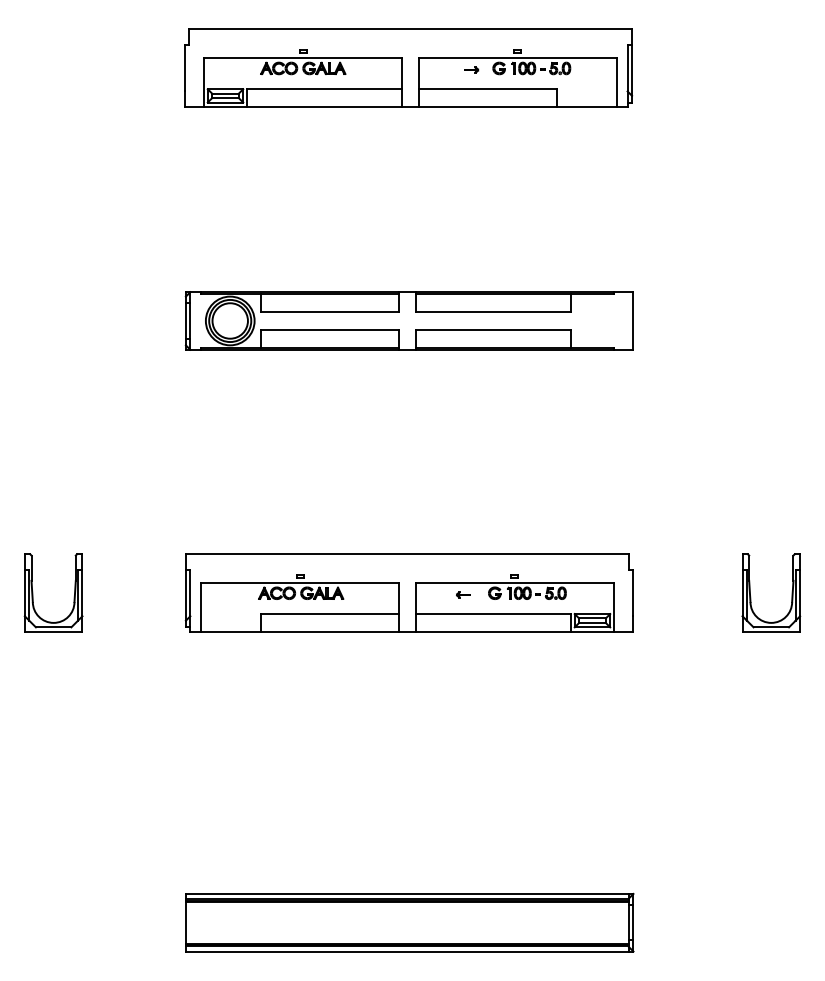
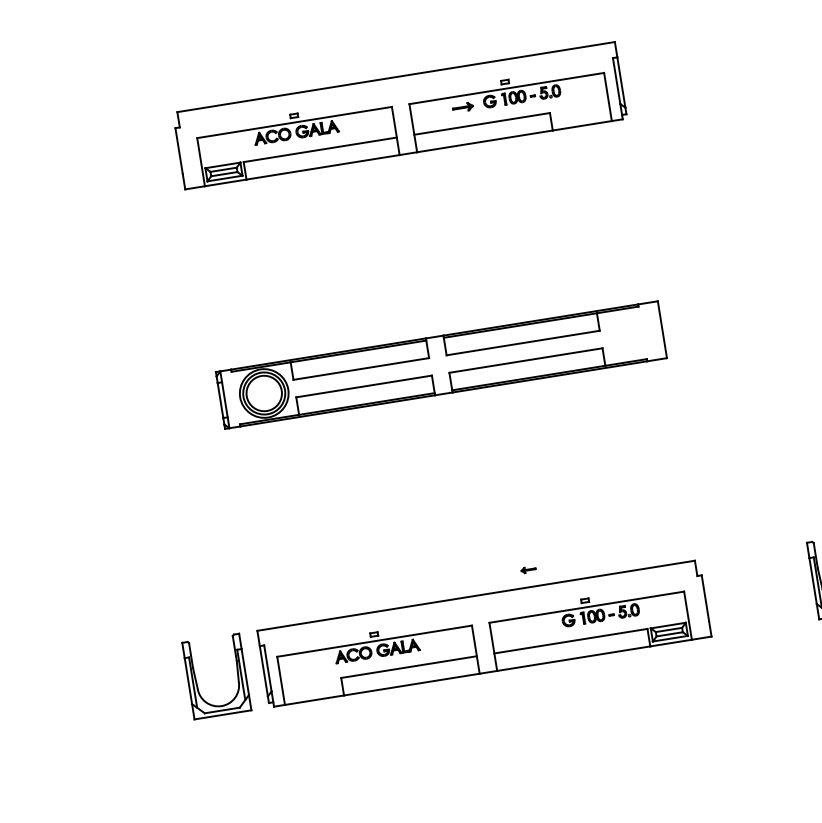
part: (471, 69) -> (462, 107), size x1.4
part: (33, 592) -> (196, 679), moved
part: (463, 594) -> (528, 569), moved

